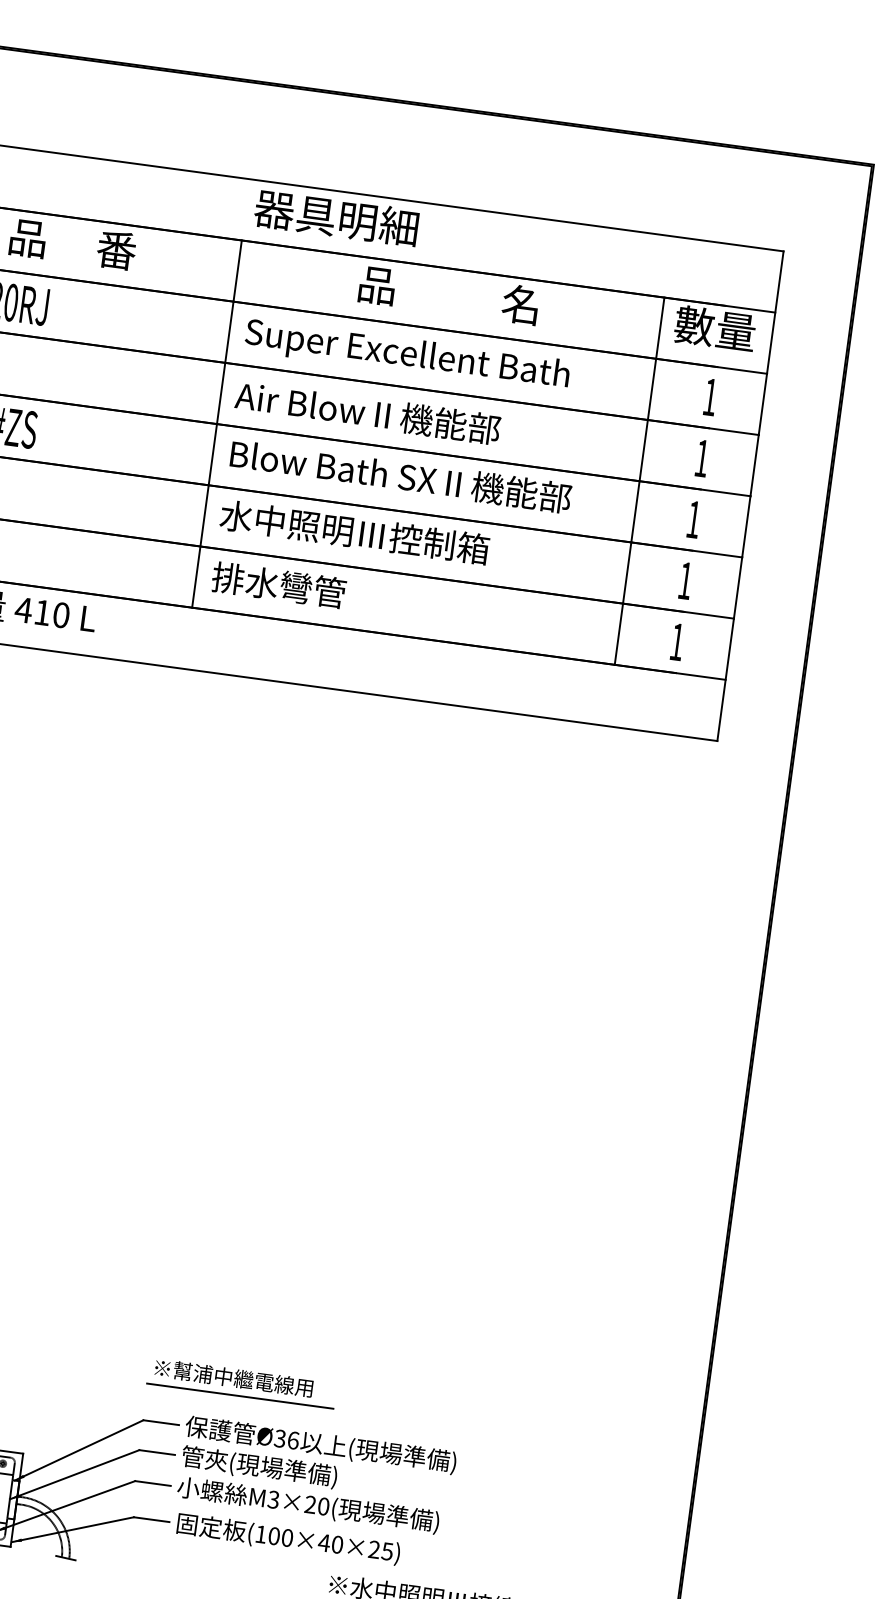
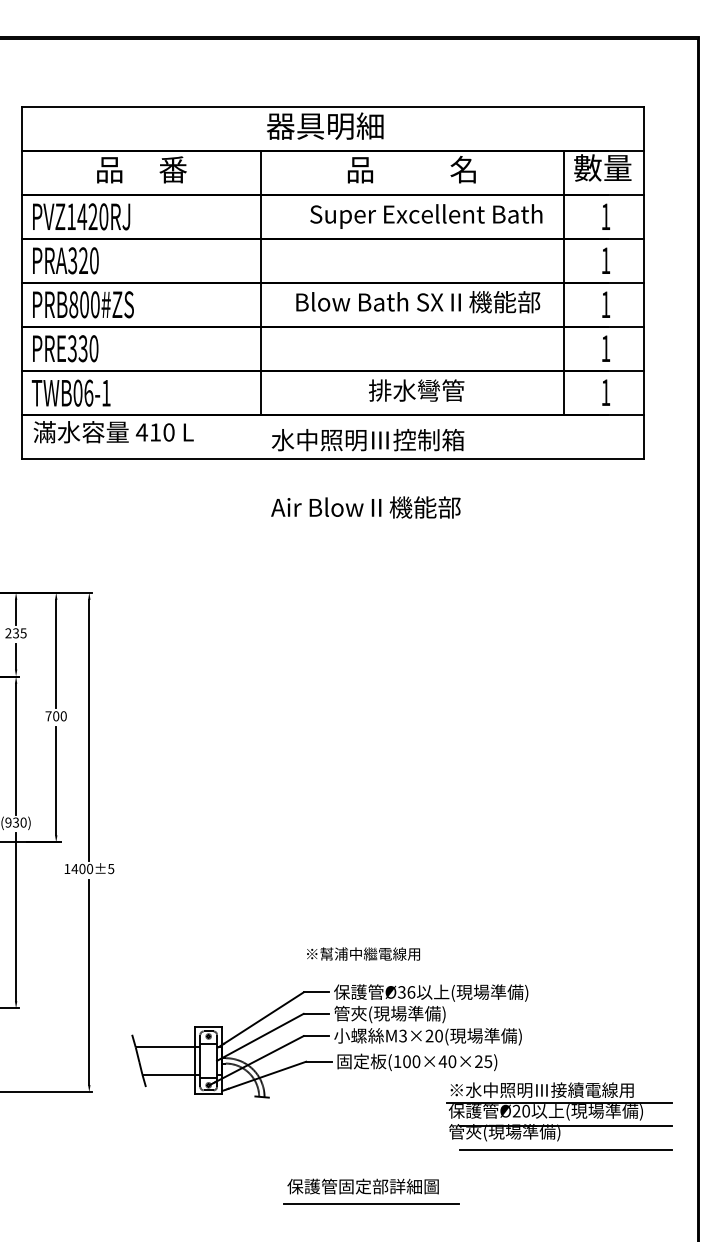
text: (407, 355) -> (426, 216), moved
text: (367, 412) -> (365, 507), moved
text: (401, 476) -> (418, 302), moved
text: (355, 533) -> (368, 440), moved
text: (278, 585) -> (416, 390), moved
line: (239, 1396) -> (369, 966), removed

